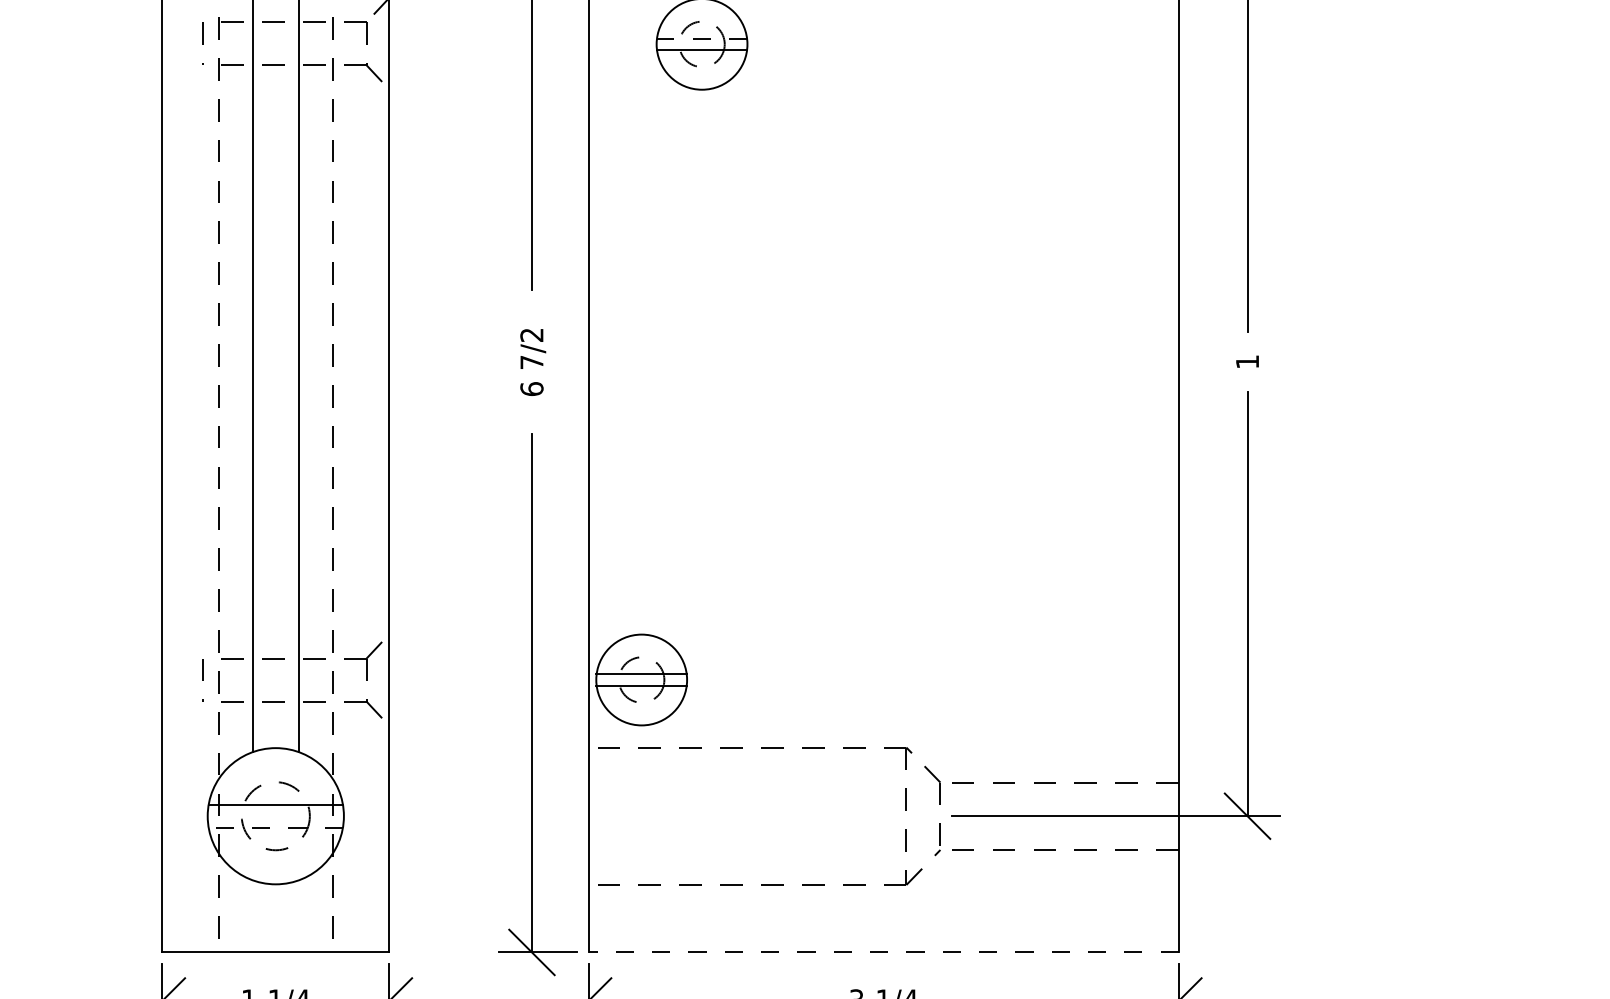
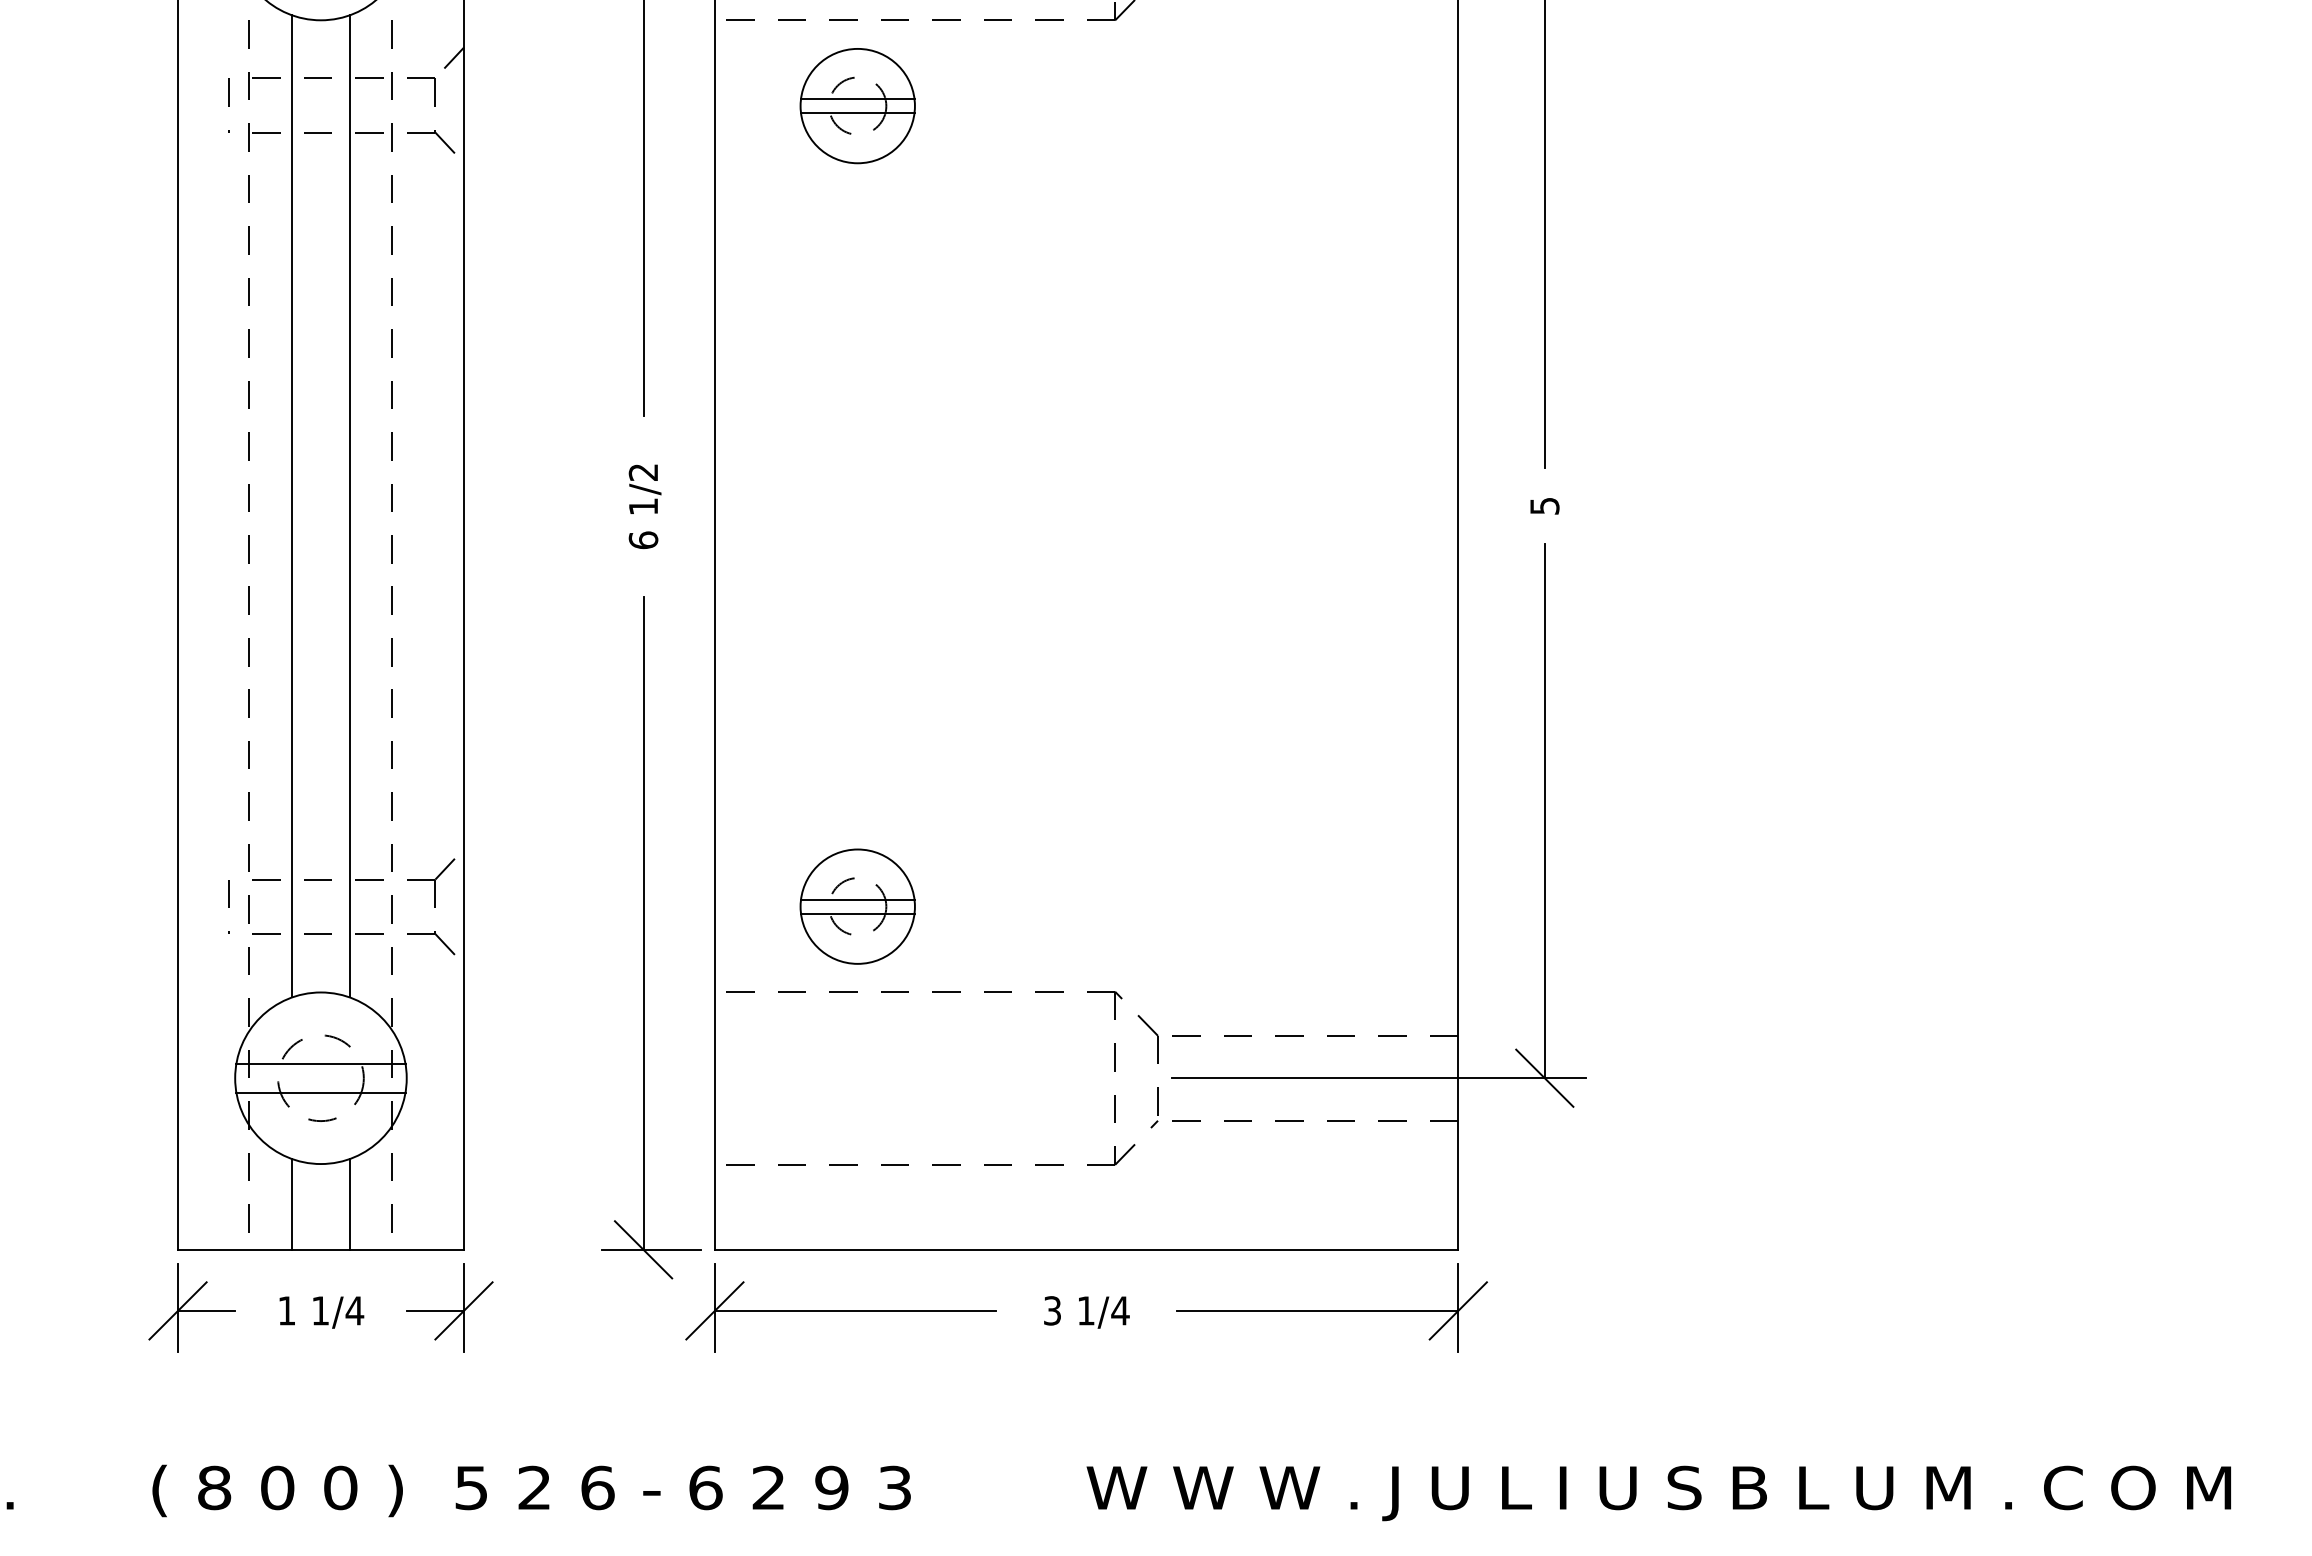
line: (701, 39) -> (857, 99), dashed -> solid
text: (531, 362) -> (643, 506), 7/2 -> 1/2
text: (1247, 362) -> (1544, 506), 1 -> 5
part: (641, 679) -> (857, 906), moved
line: (275, 827) -> (320, 1092), dashed -> solid
line: (253, 916) -> (292, 1204), added
line: (298, 916) -> (349, 1204), added
line: (883, 952) -> (1086, 1249), dashed -> solid

